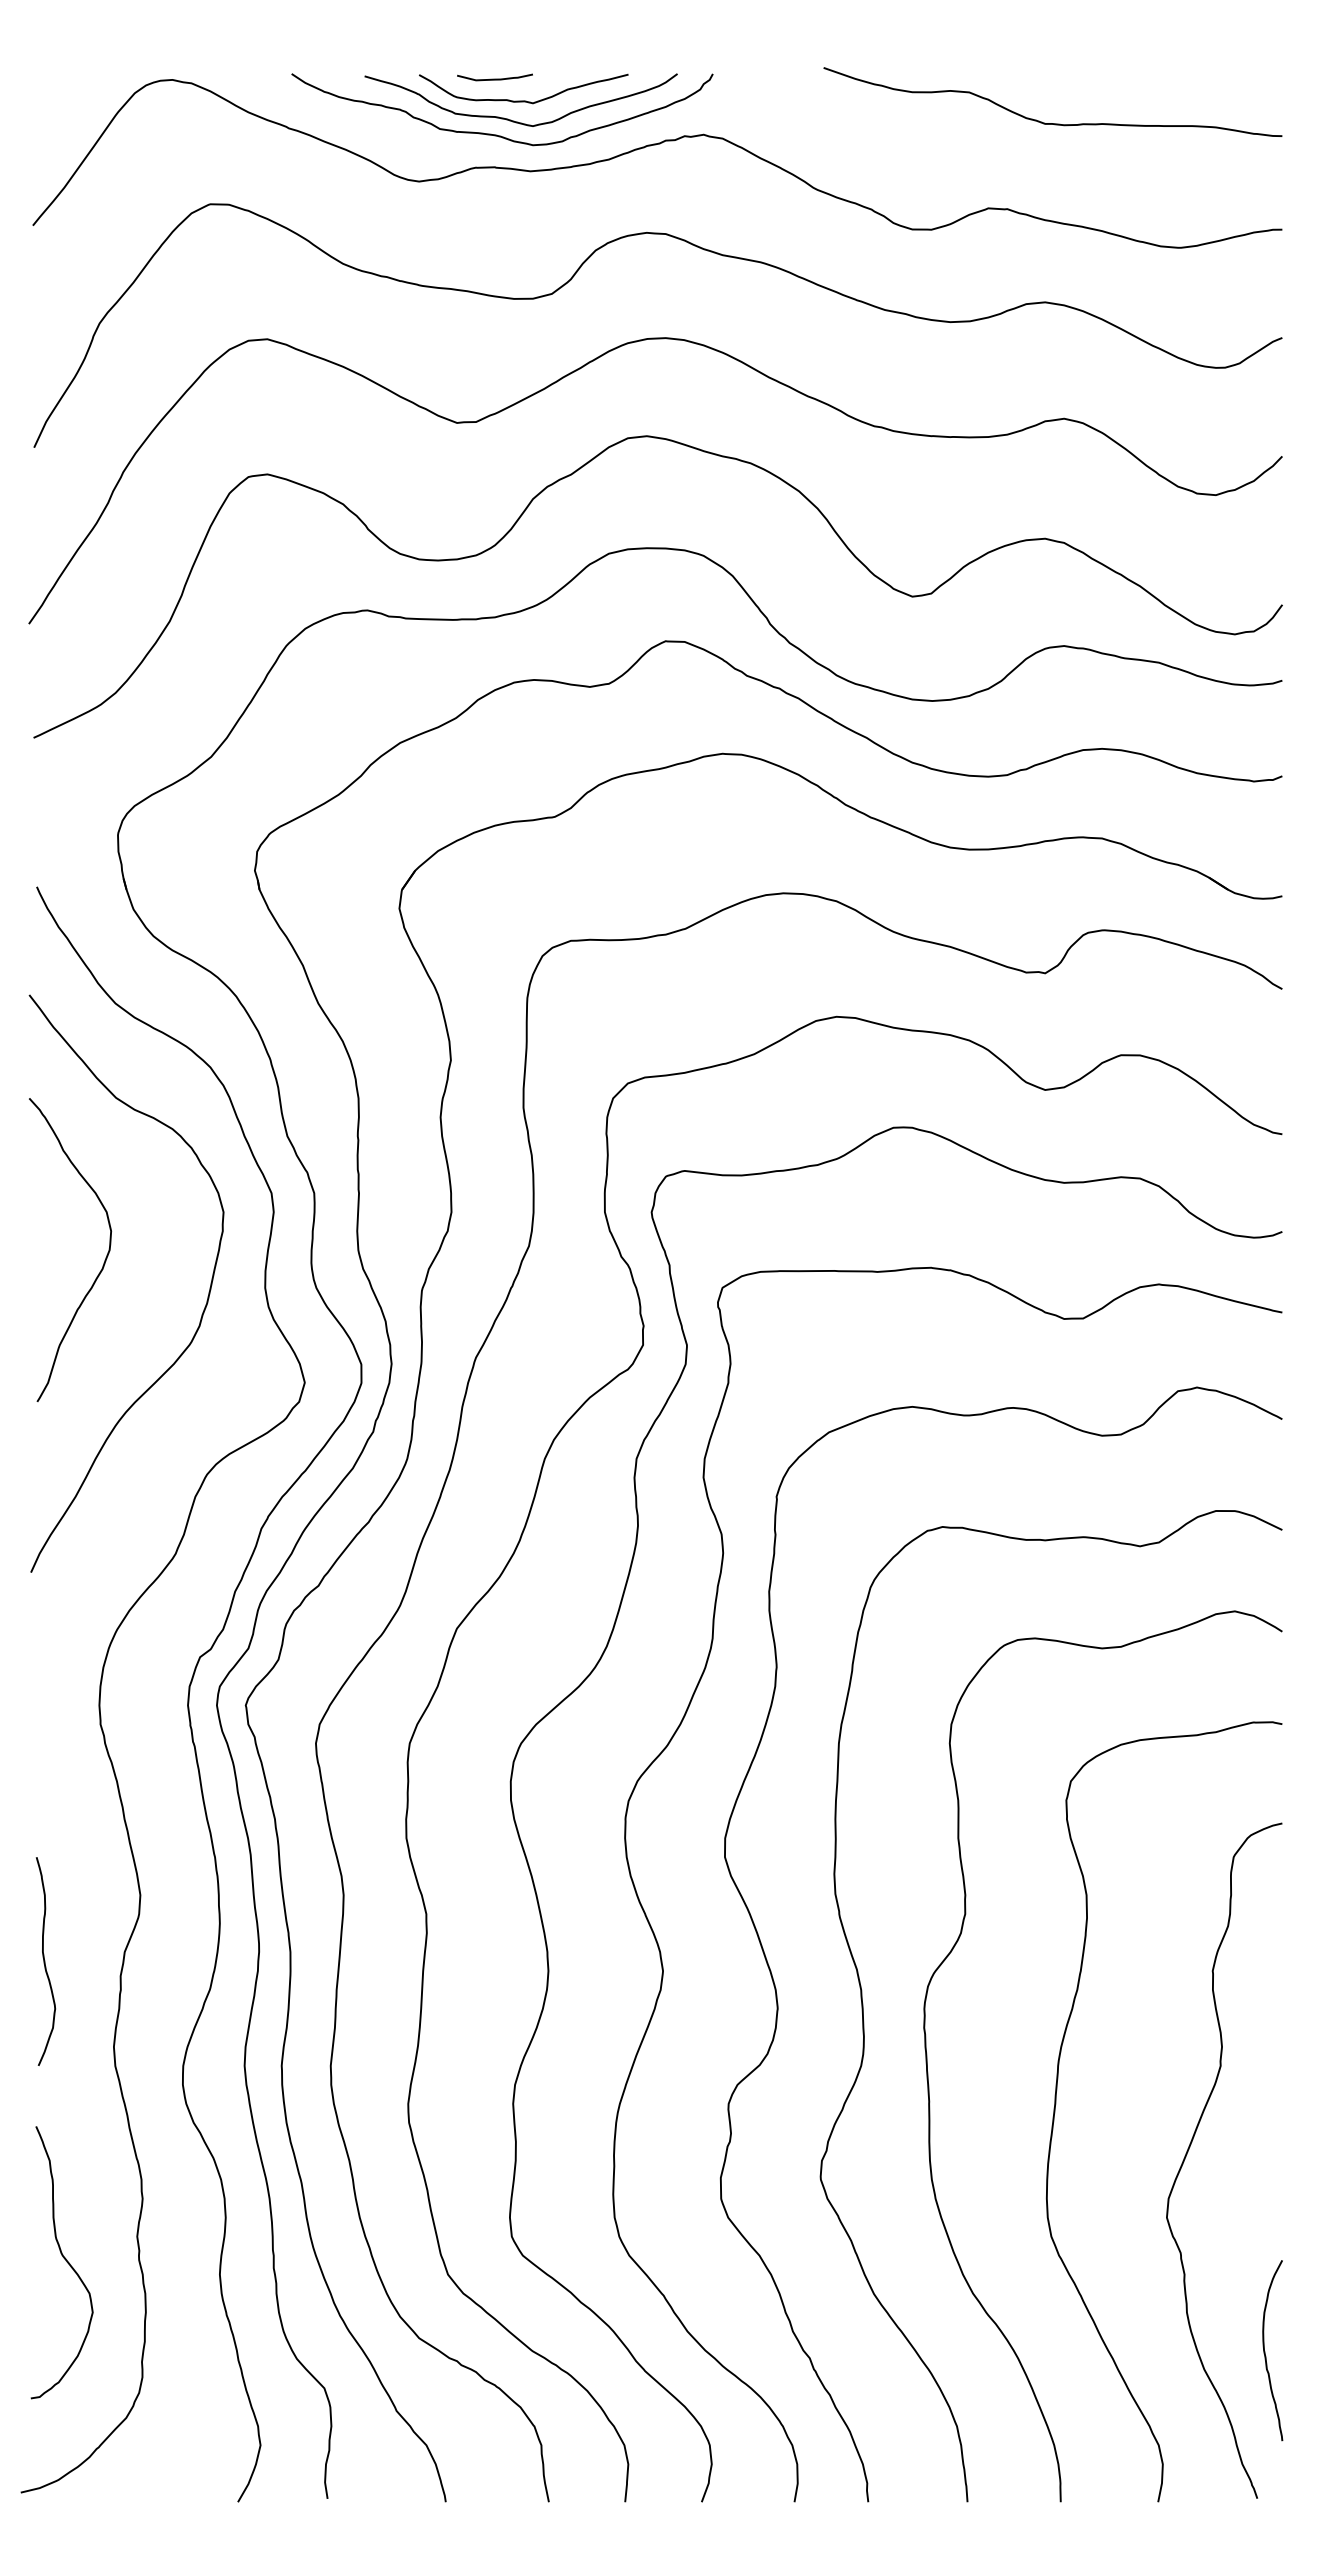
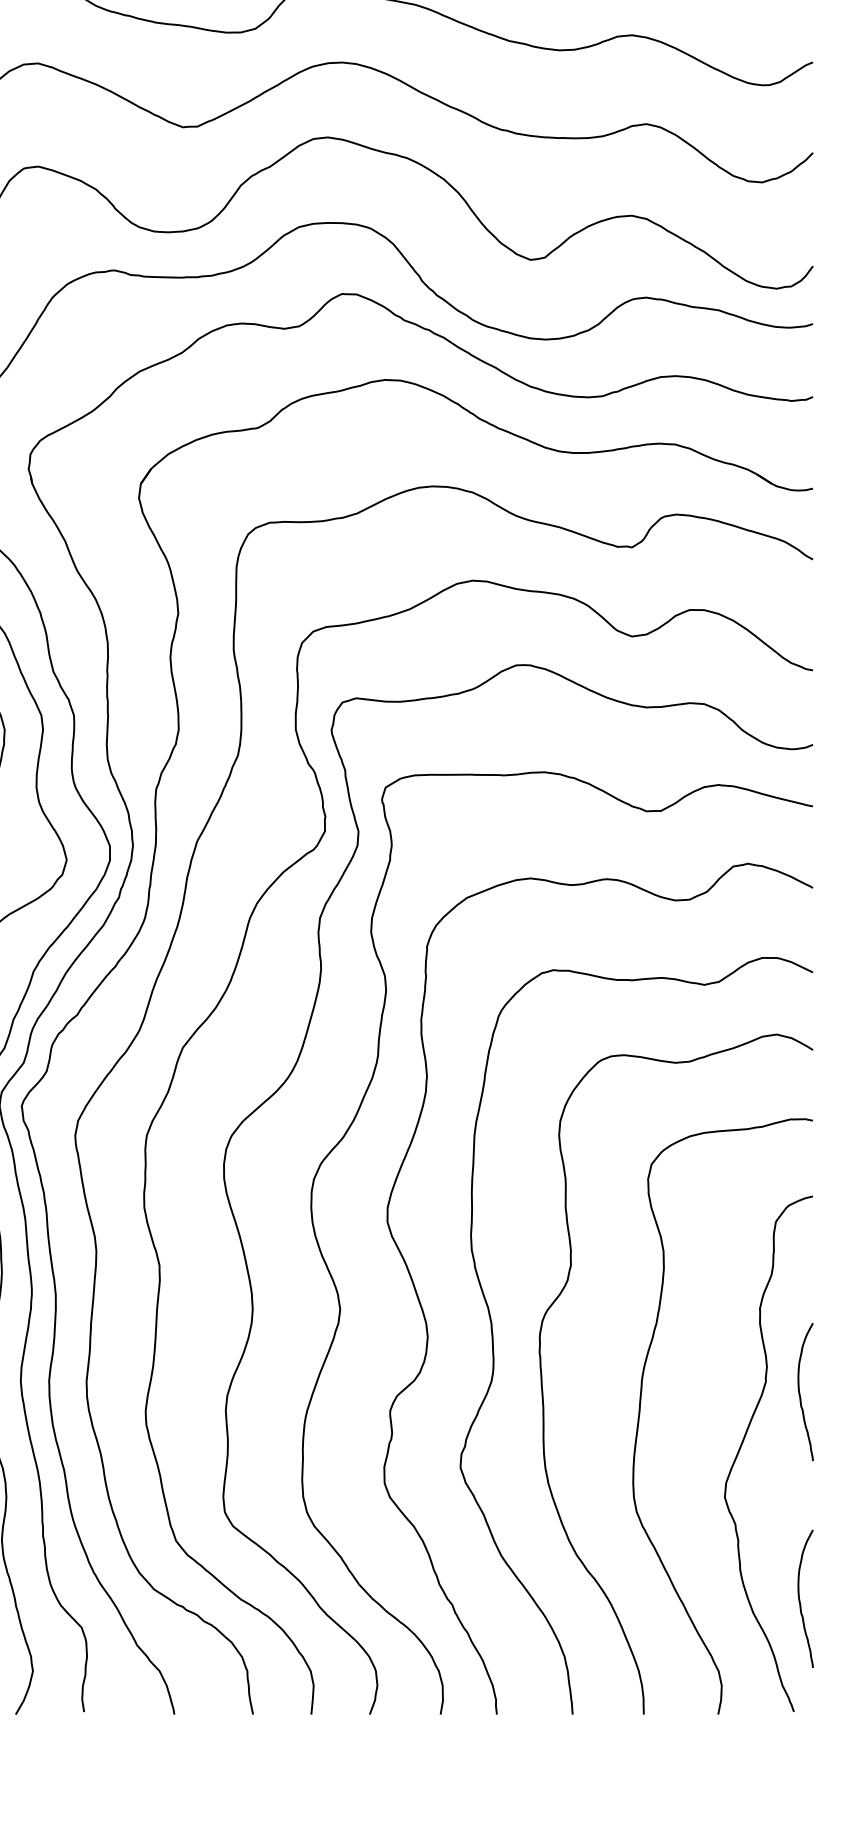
curve: (1265, 2080) -> (800, 1392), added

